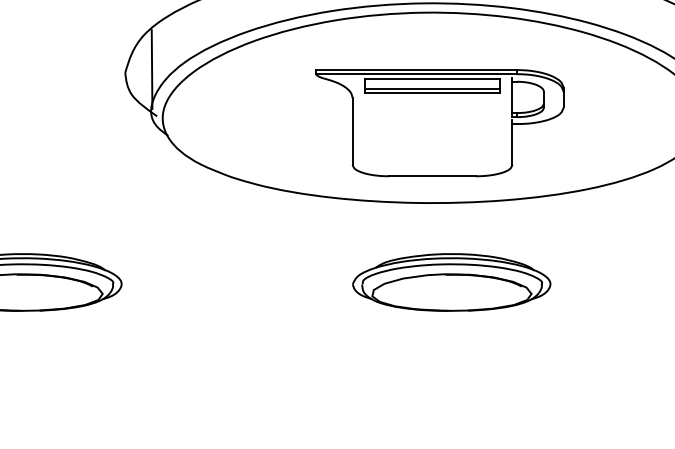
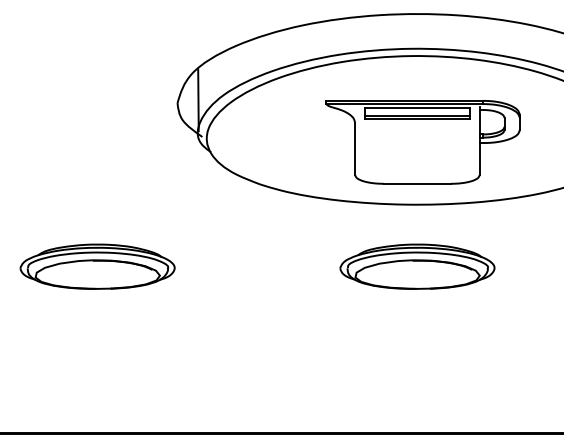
part: (451, 282) -> (417, 266), moved

